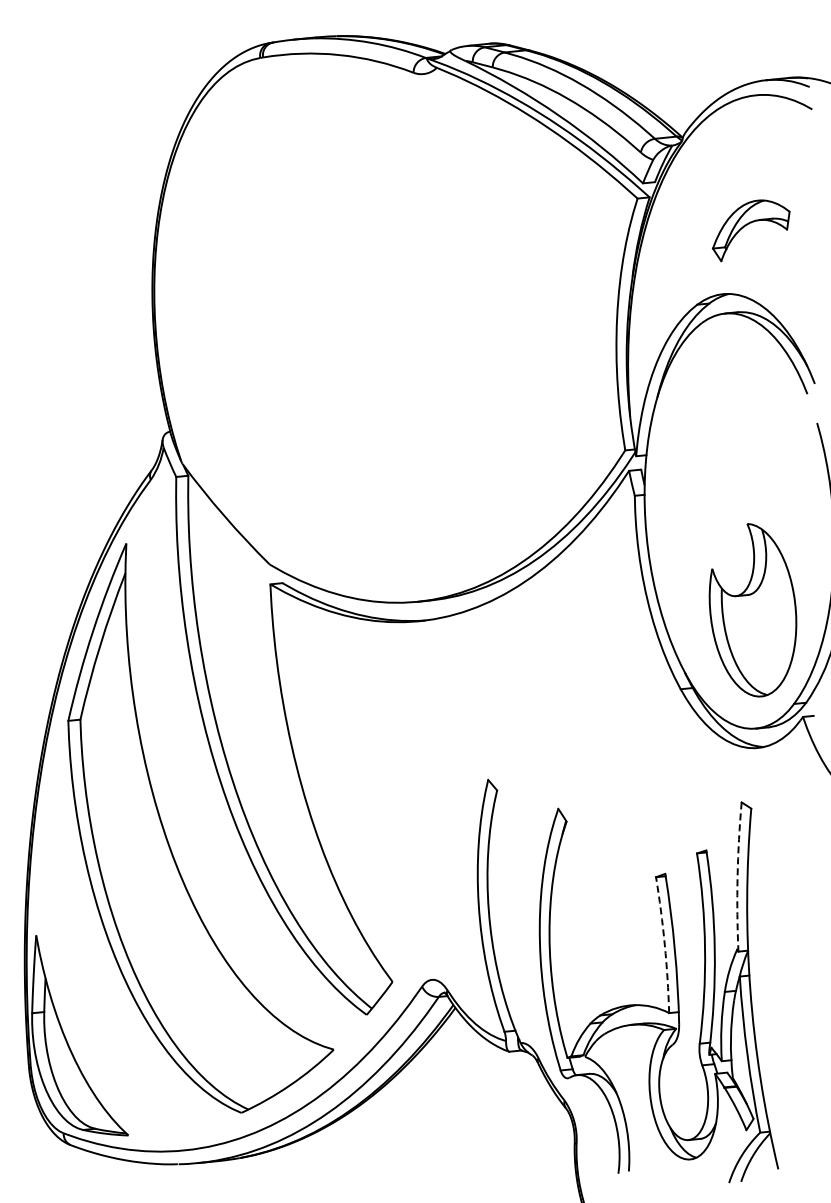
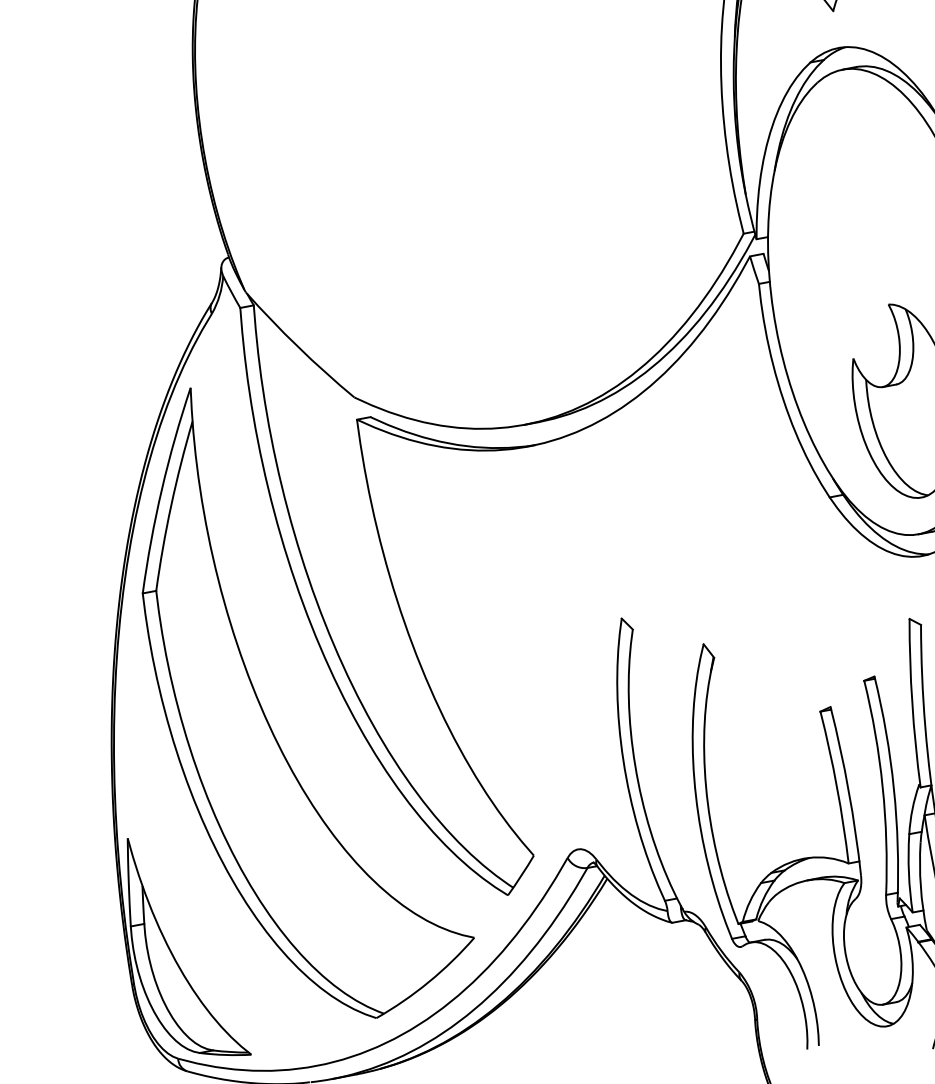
arc: (737, 876) -> (912, 702), dashed -> solid
arc: (664, 944) -> (836, 786), dashed -> solid

